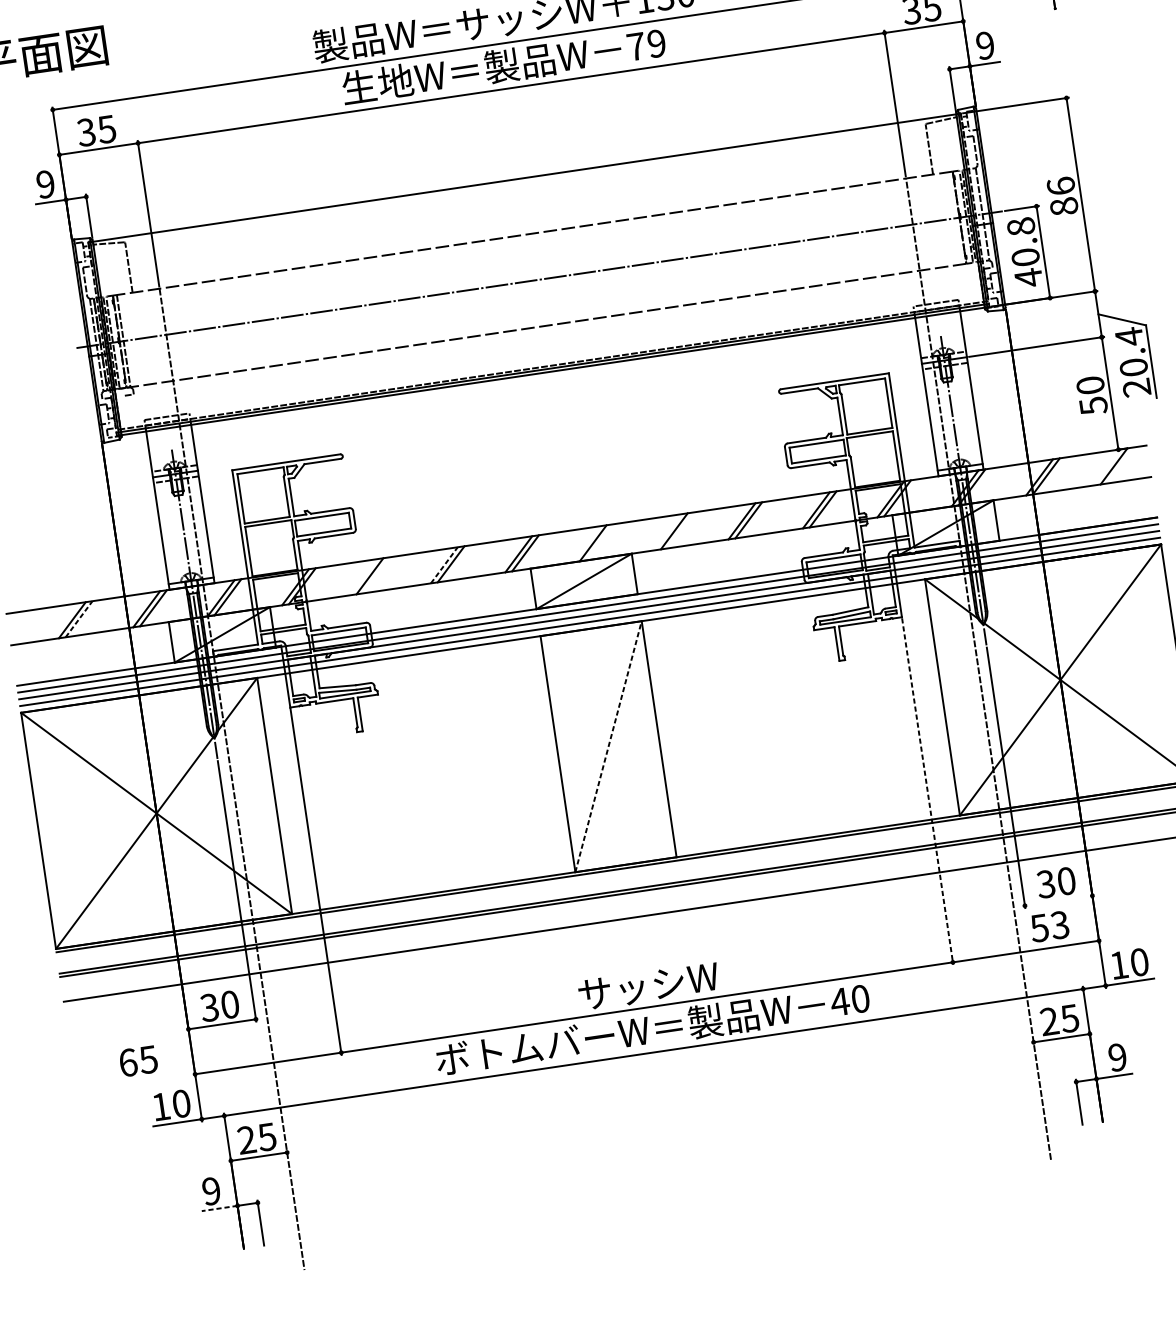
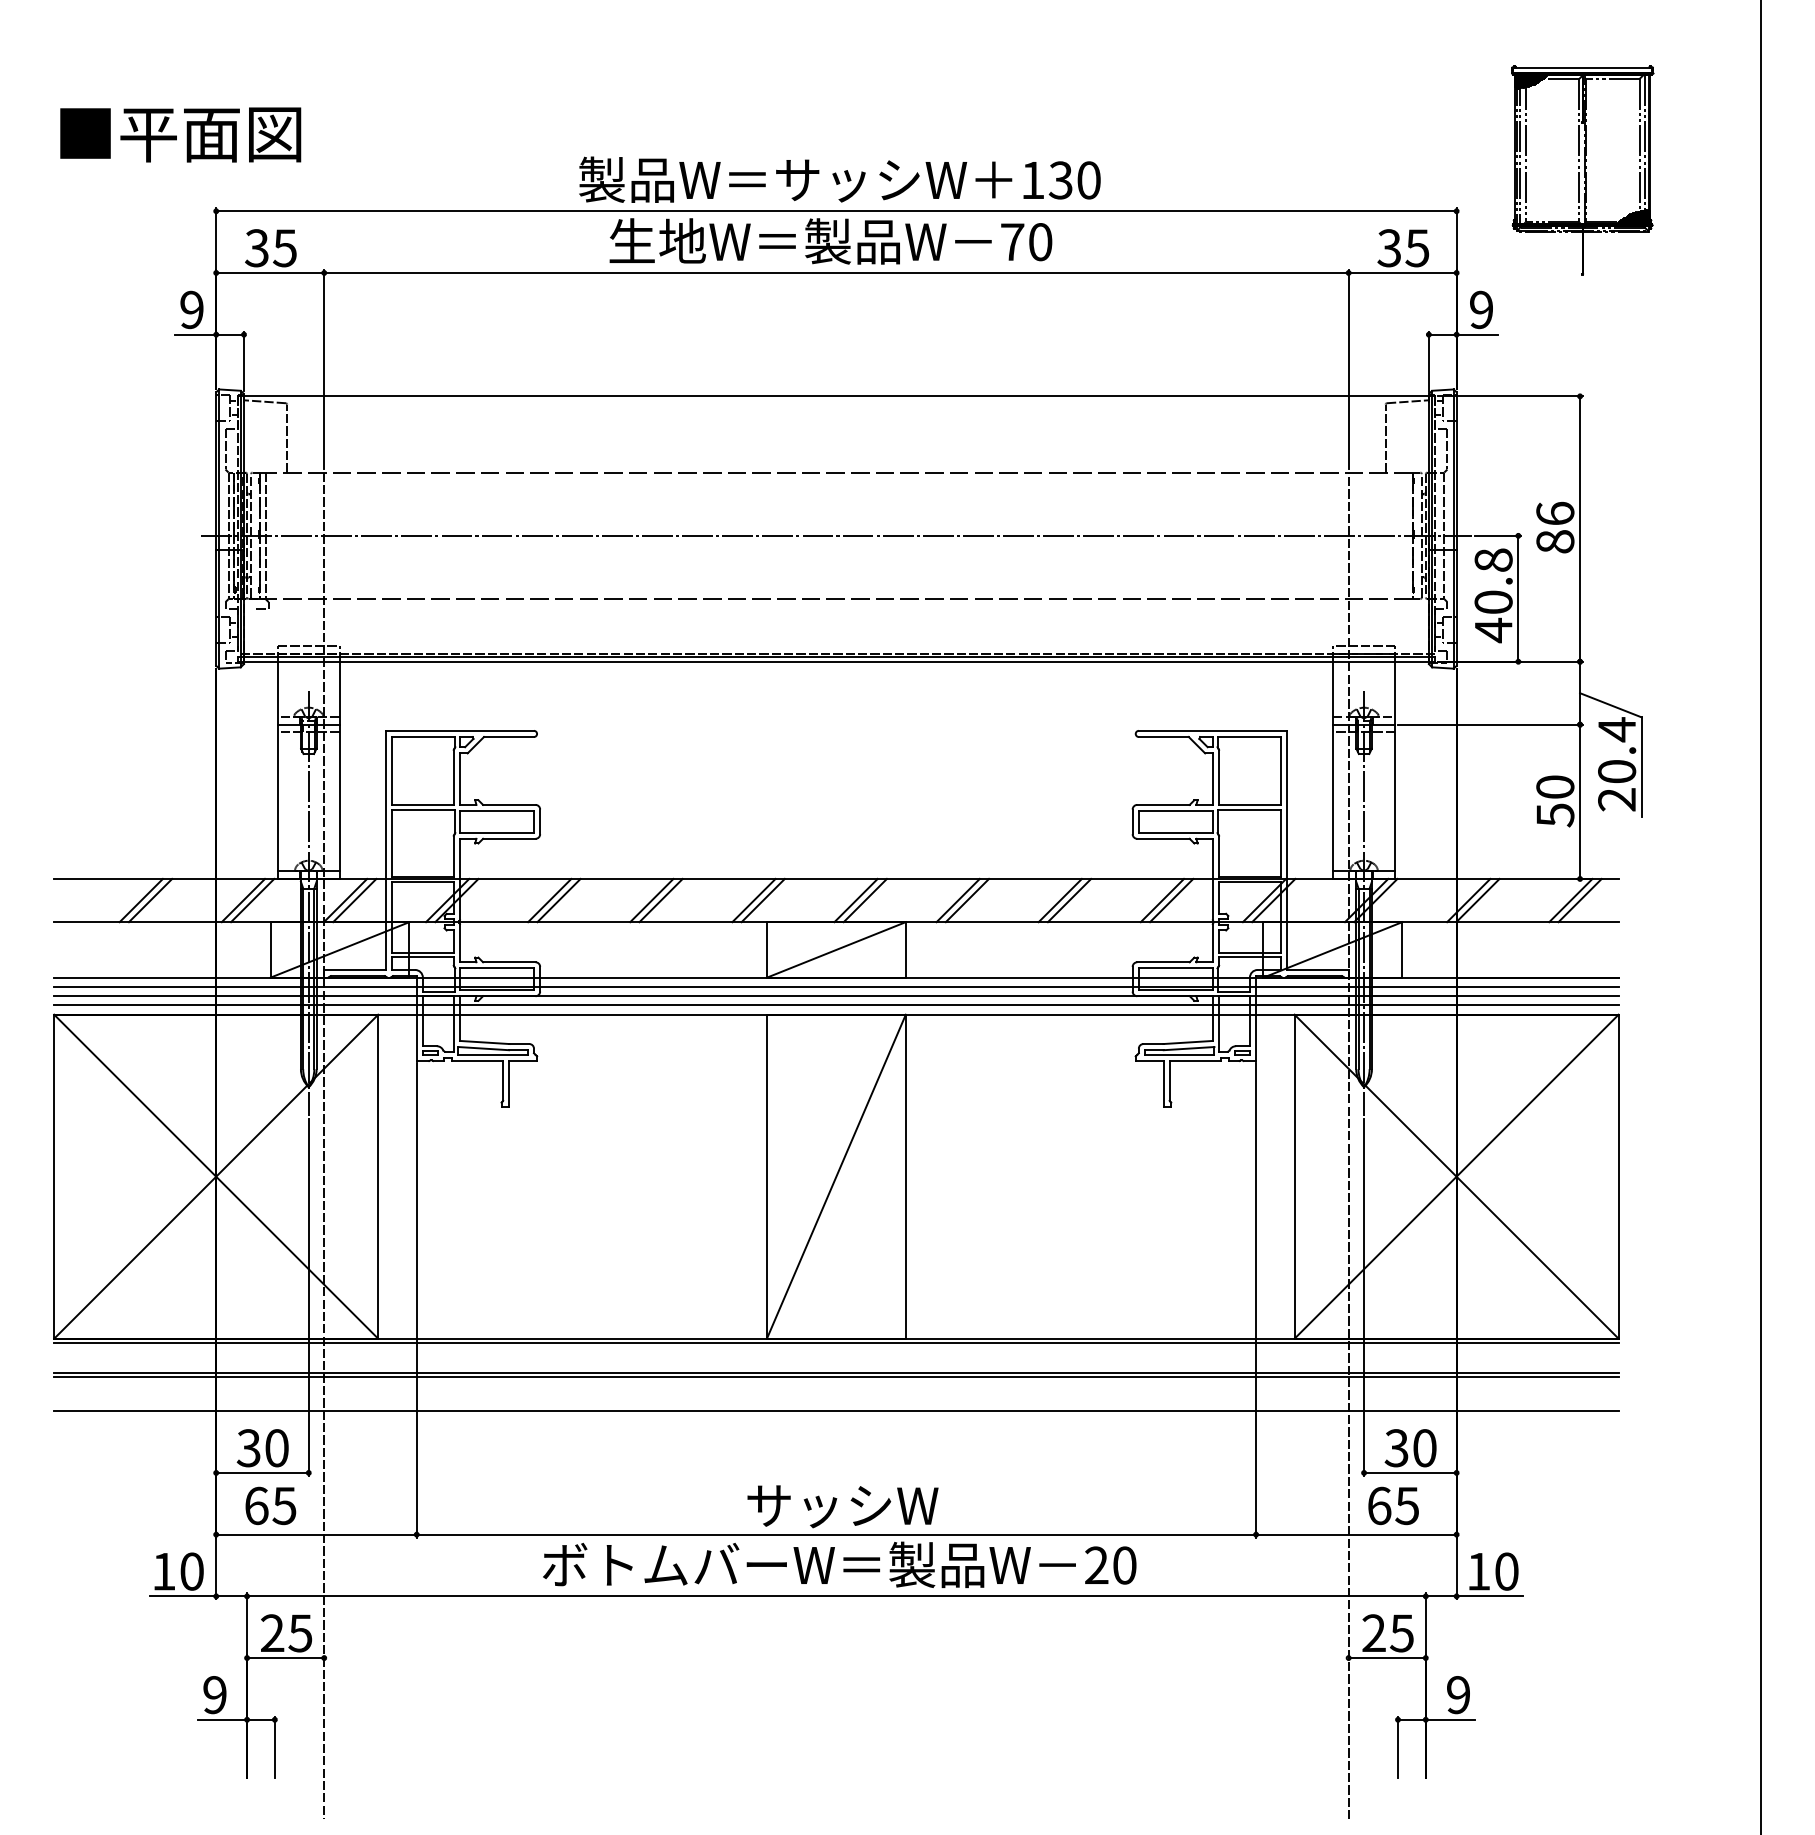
text: (656, 43) -> (1040, 242), 79 -> 70
line: (1120, 465) -> (1579, 900), added
line: (667, 532) -> (957, 900), added
line: (599, 542) -> (864, 900), added
line: (444, 565) -> (651, 900), dashed -> solid
line: (376, 575) -> (558, 900), added
line: (79, 619) -> (150, 900), dashed -> solid
line: (608, 746) -> (836, 1176), dashed -> solid
line: (928, 791) -> (1256, 1300), dashed -> solid
line: (1058, 900) -> (1410, 1472), added
text: (1049, 926) -> (1392, 1505), 53 -> 65
text: (839, 1001) -> (1096, 1564), 40 -> 20
text: (138, 1060) -> (270, 1505), moved
line: (219, 1208) -> (222, 1719), dashed -> solid

